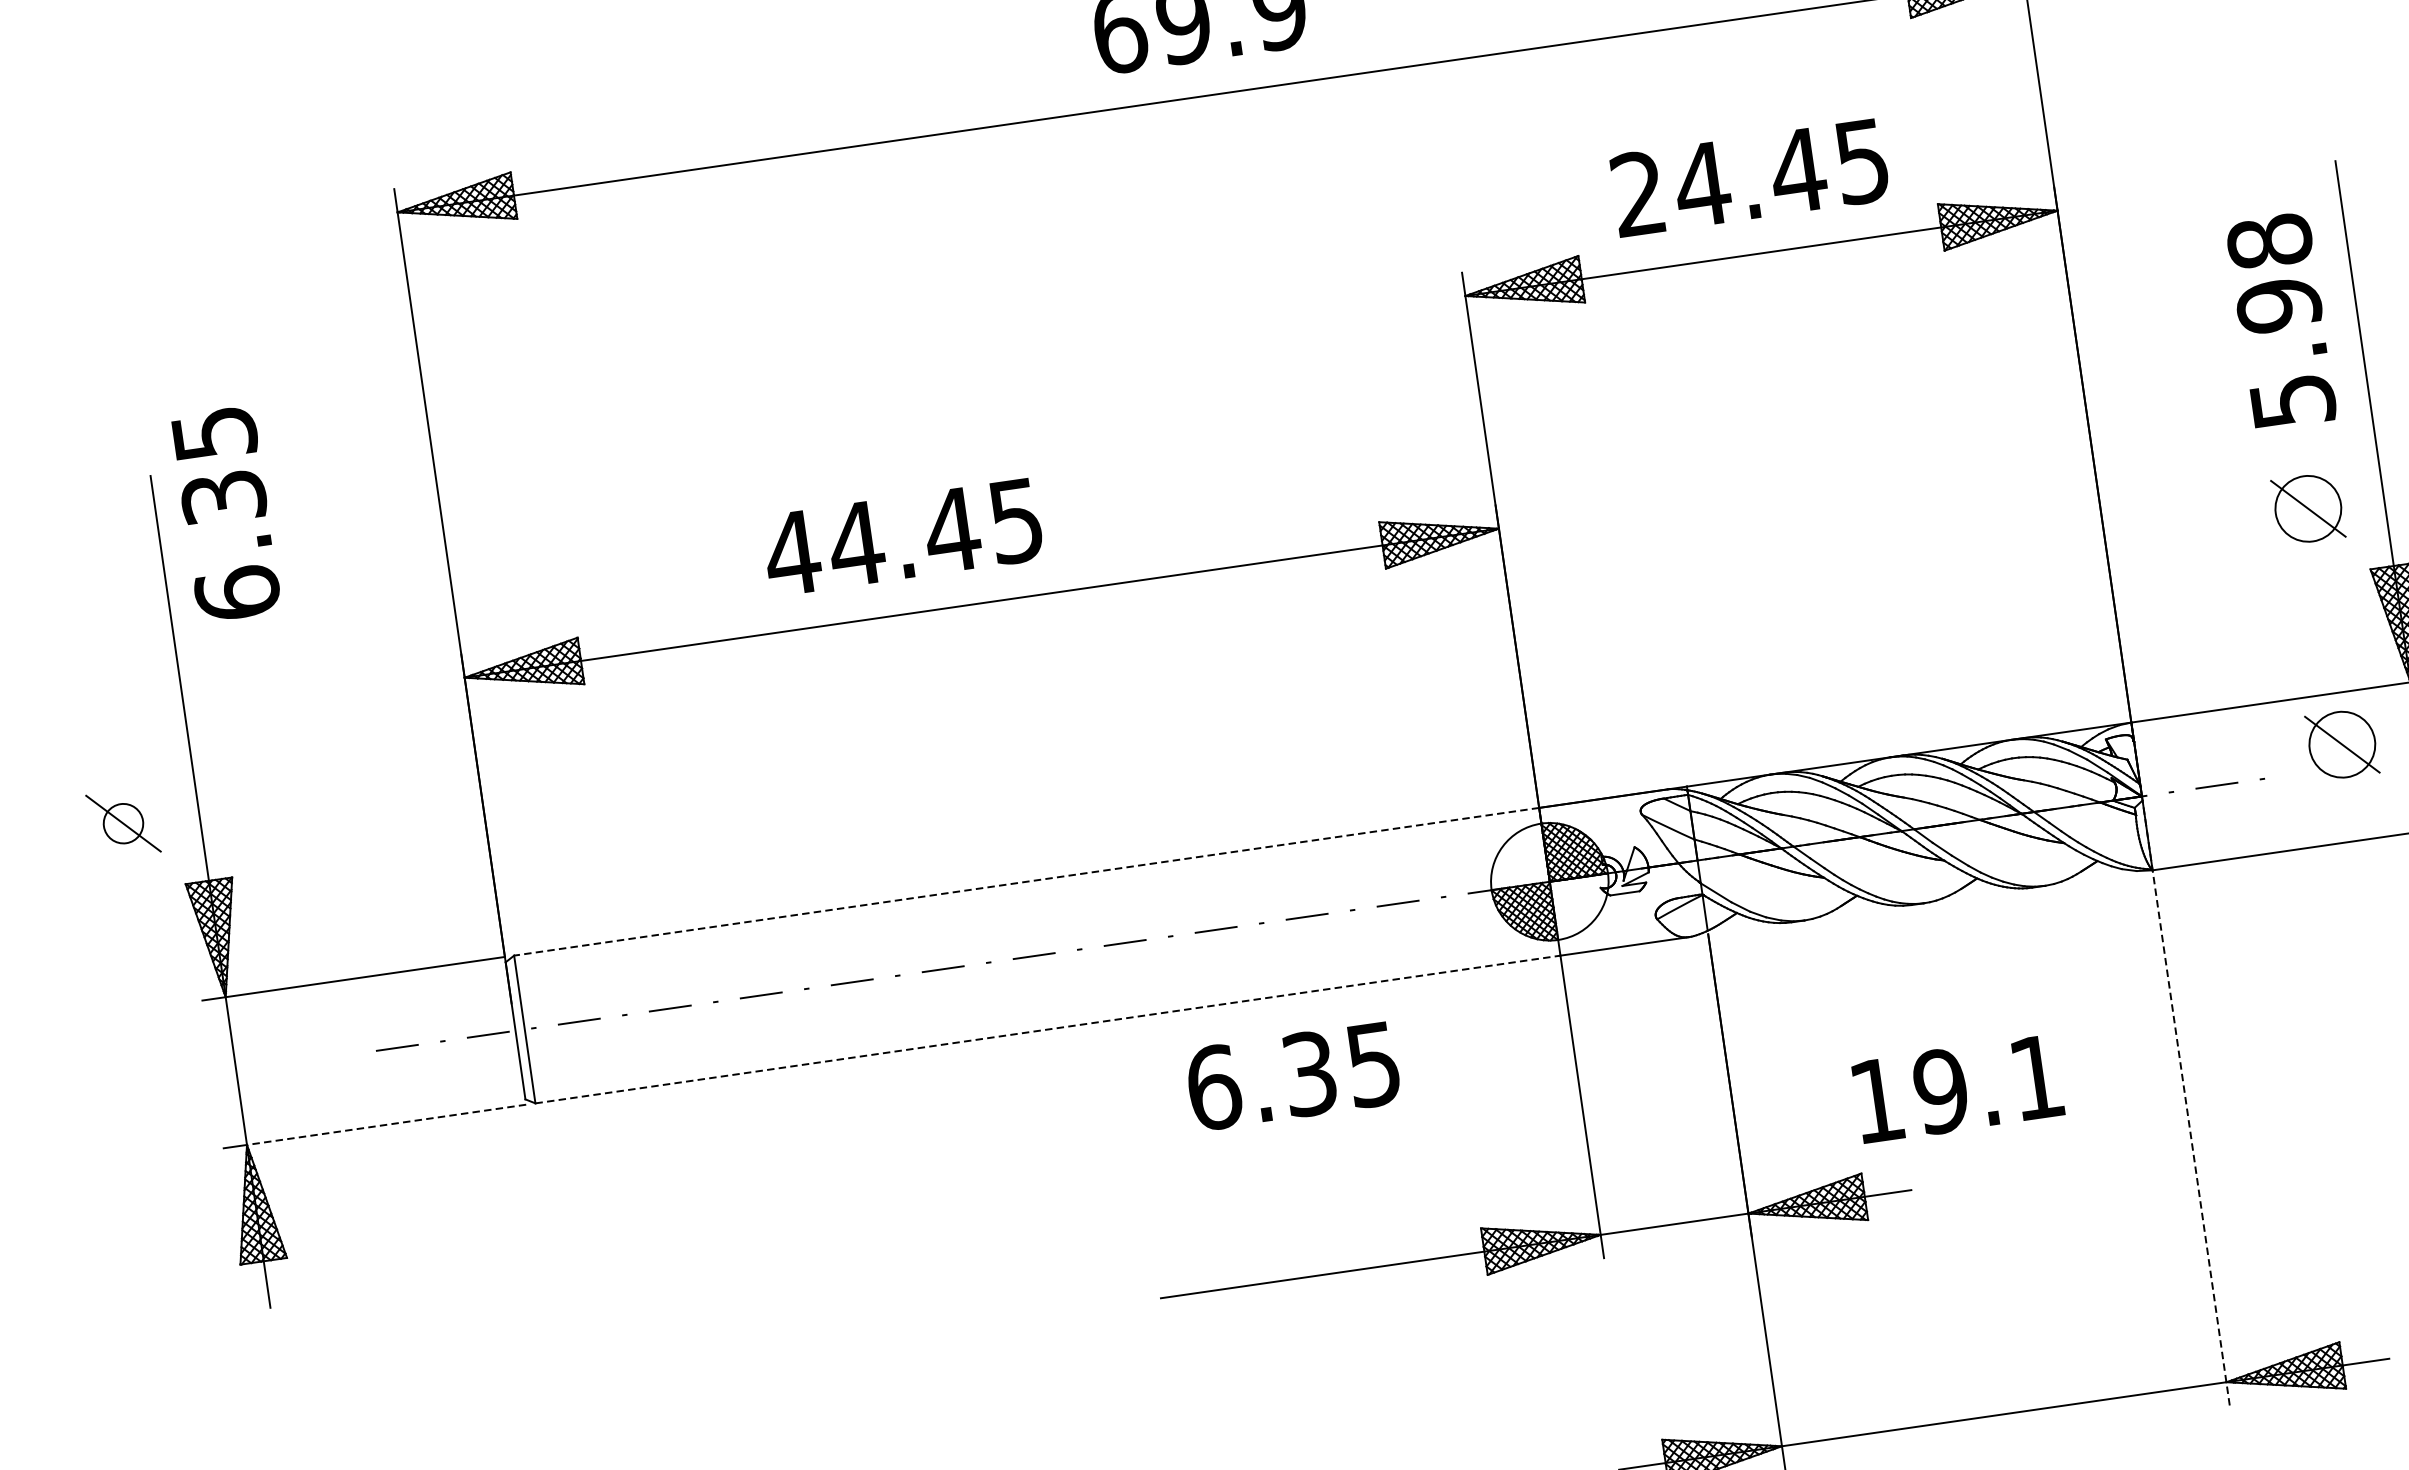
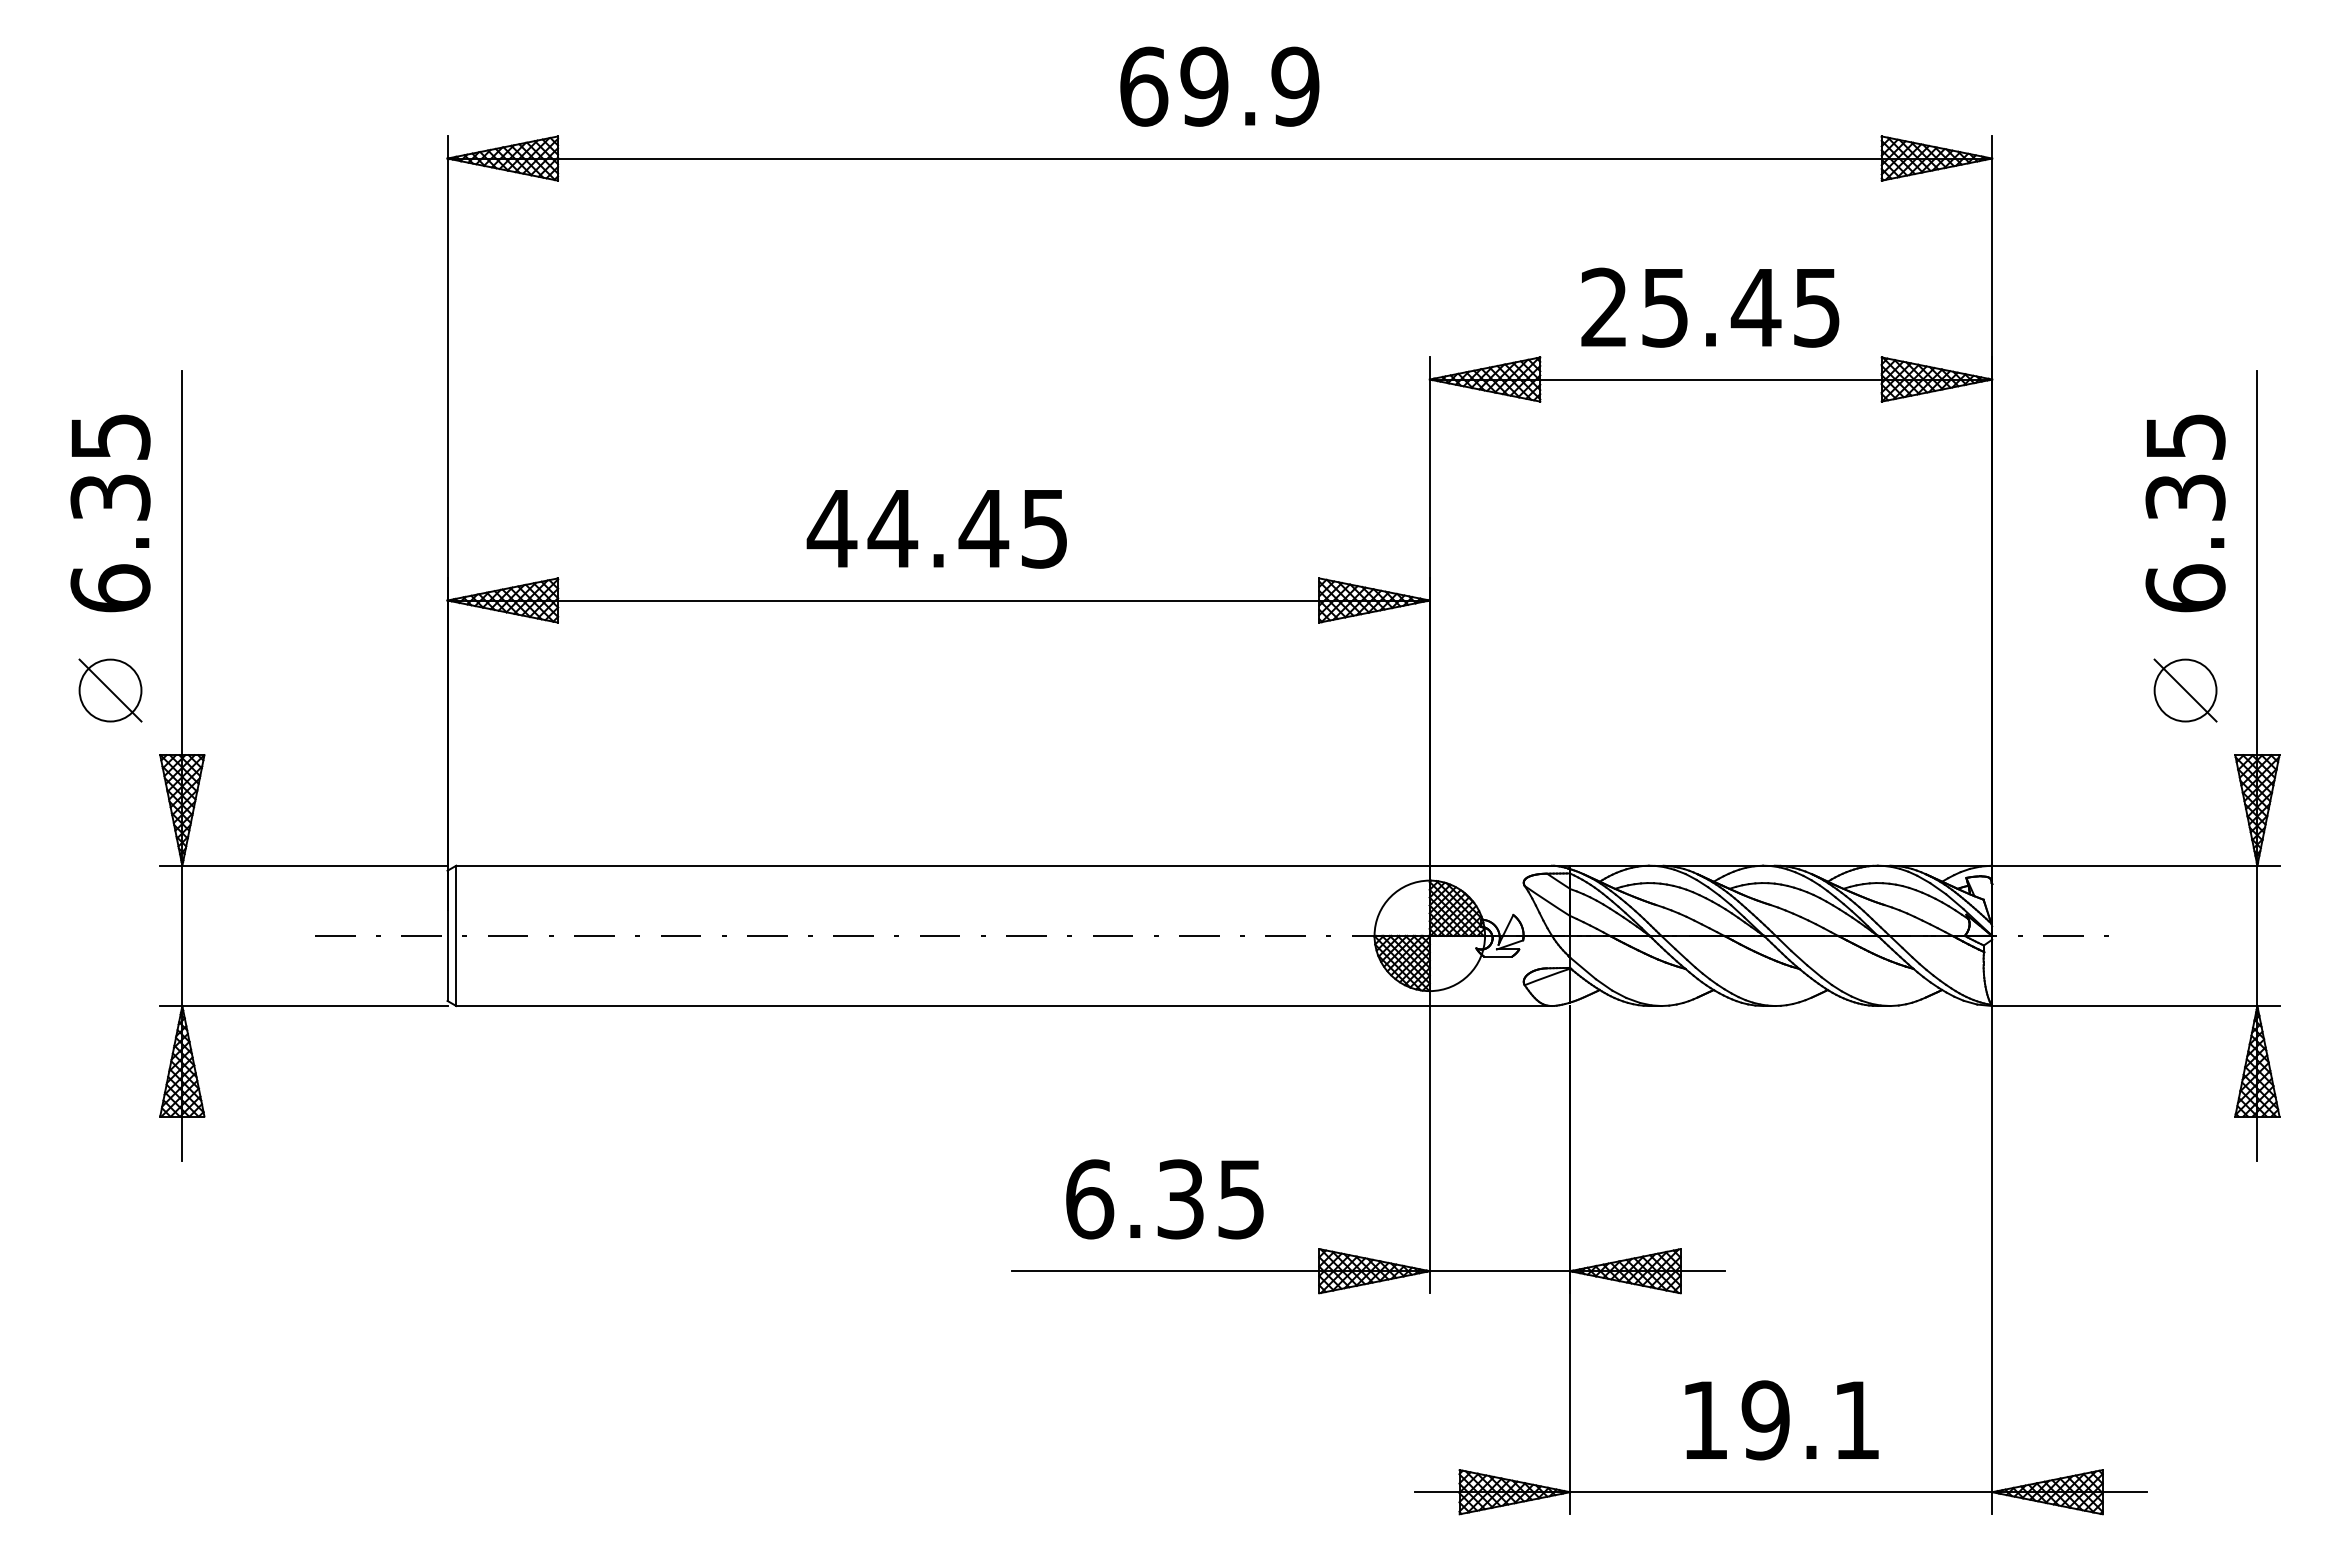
text: (1701, 185) -> (1664, 308), 24.45 -> 25.45
text: (2281, 321) -> (2185, 512), 5.98 -> 6.35
text: (226, 514) -> (110, 513), moved
text: (902, 538) -> (936, 529), moved
part: (2342, 744) -> (2185, 914), removed
circle: (123, 823) -> (110, 690), size x1.67
line: (1027, 881) -> (943, 865), dashed -> solid
line: (1048, 1029) -> (943, 1006), dashed -> solid
text: (1292, 1076) -> (1164, 1199), moved
text: (1957, 1089) -> (1781, 1420), moved
line: (2186, 1100) -> (1992, 1224), dashed -> solid
line: (386, 1125) -> (314, 1006), dashed -> solid

